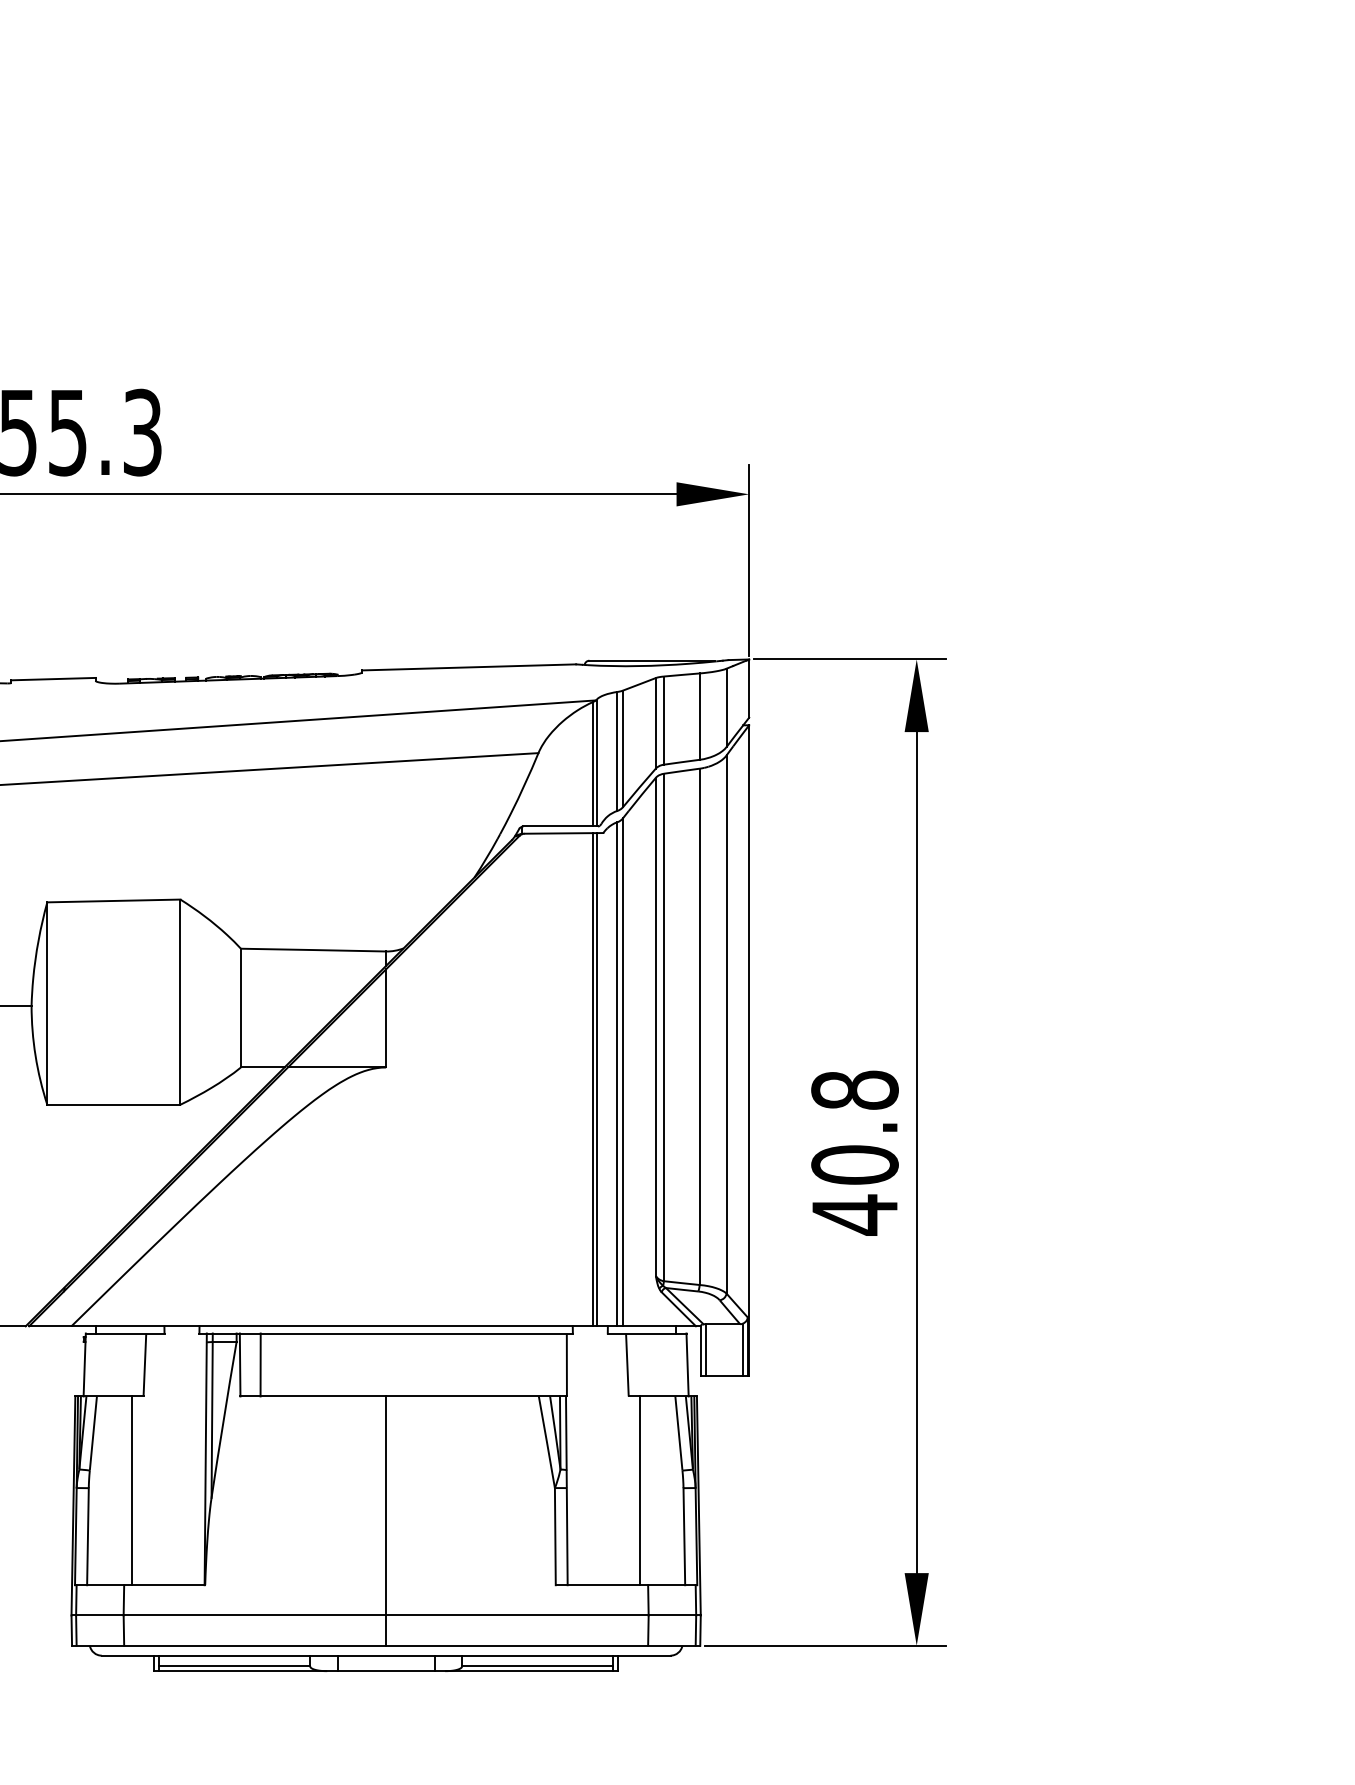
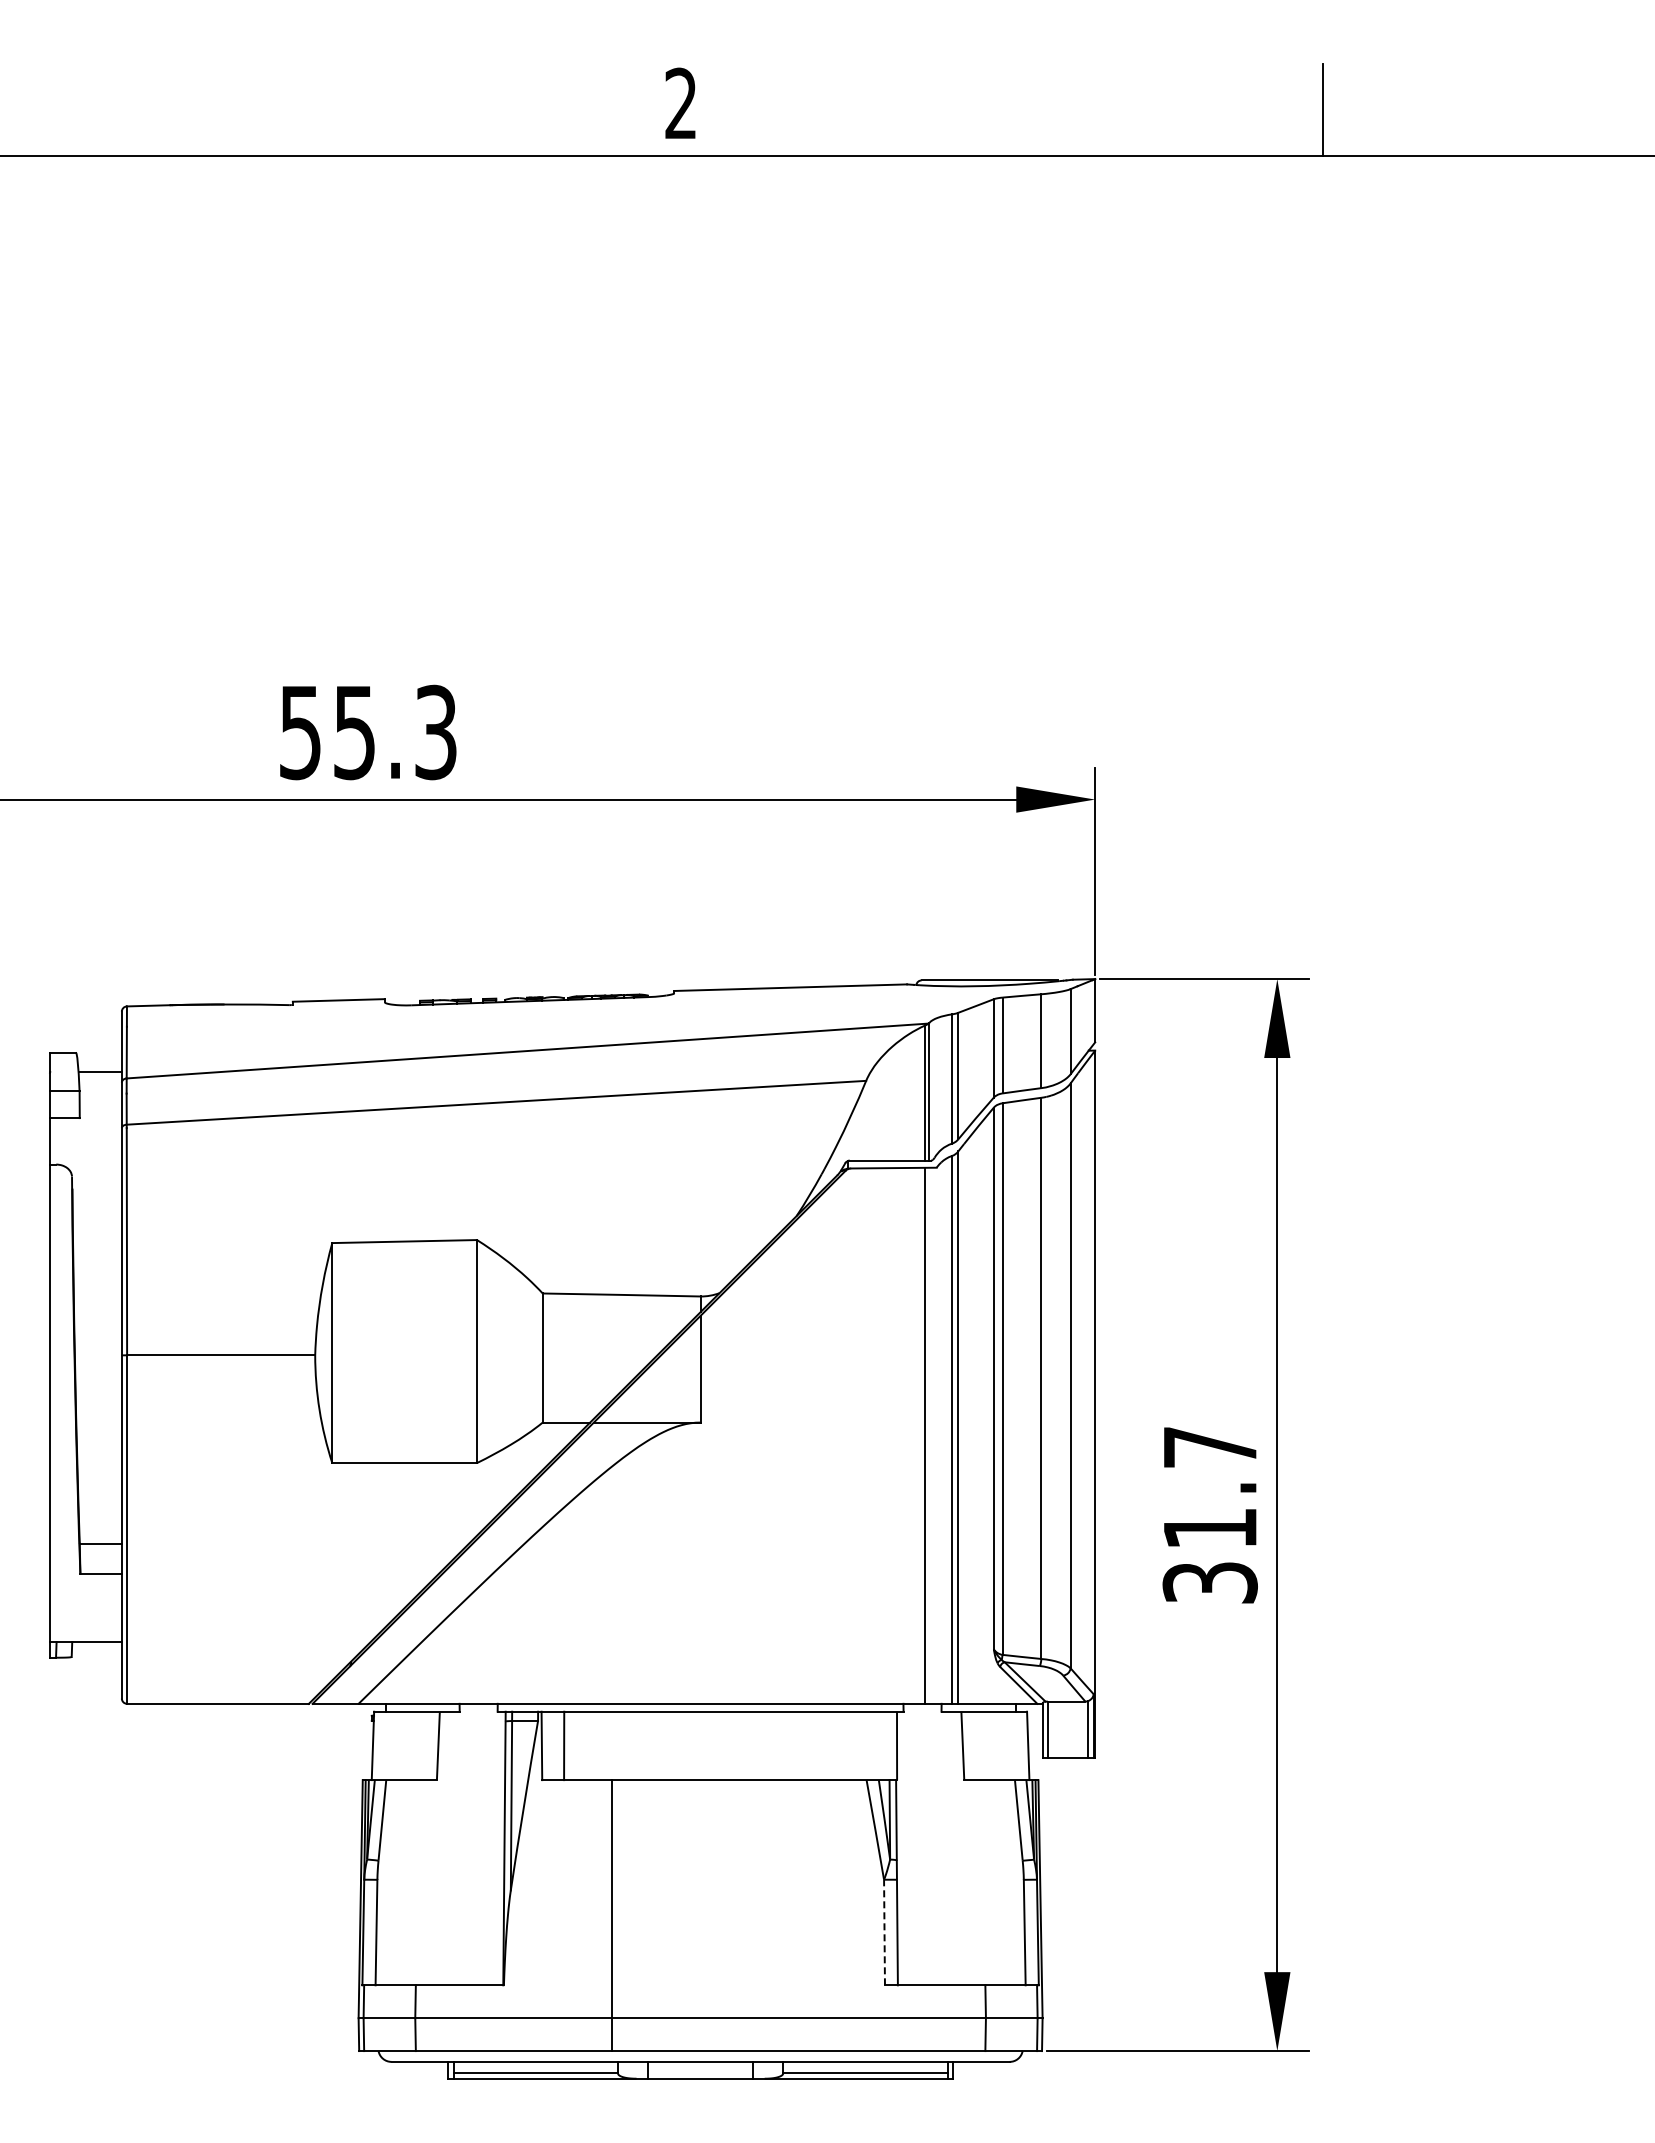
line: (596, 1079) -> (929, 1435), removed
text: (854, 1152) -> (1209, 1515), 40.8 -> 31.7
line: (132, 1490) -> (424, 1882), removed
line: (639, 1490) -> (976, 1882), removed
line: (386, 1520) -> (611, 1915), moved
line: (555, 1536) -> (884, 1932), solid -> dashed

